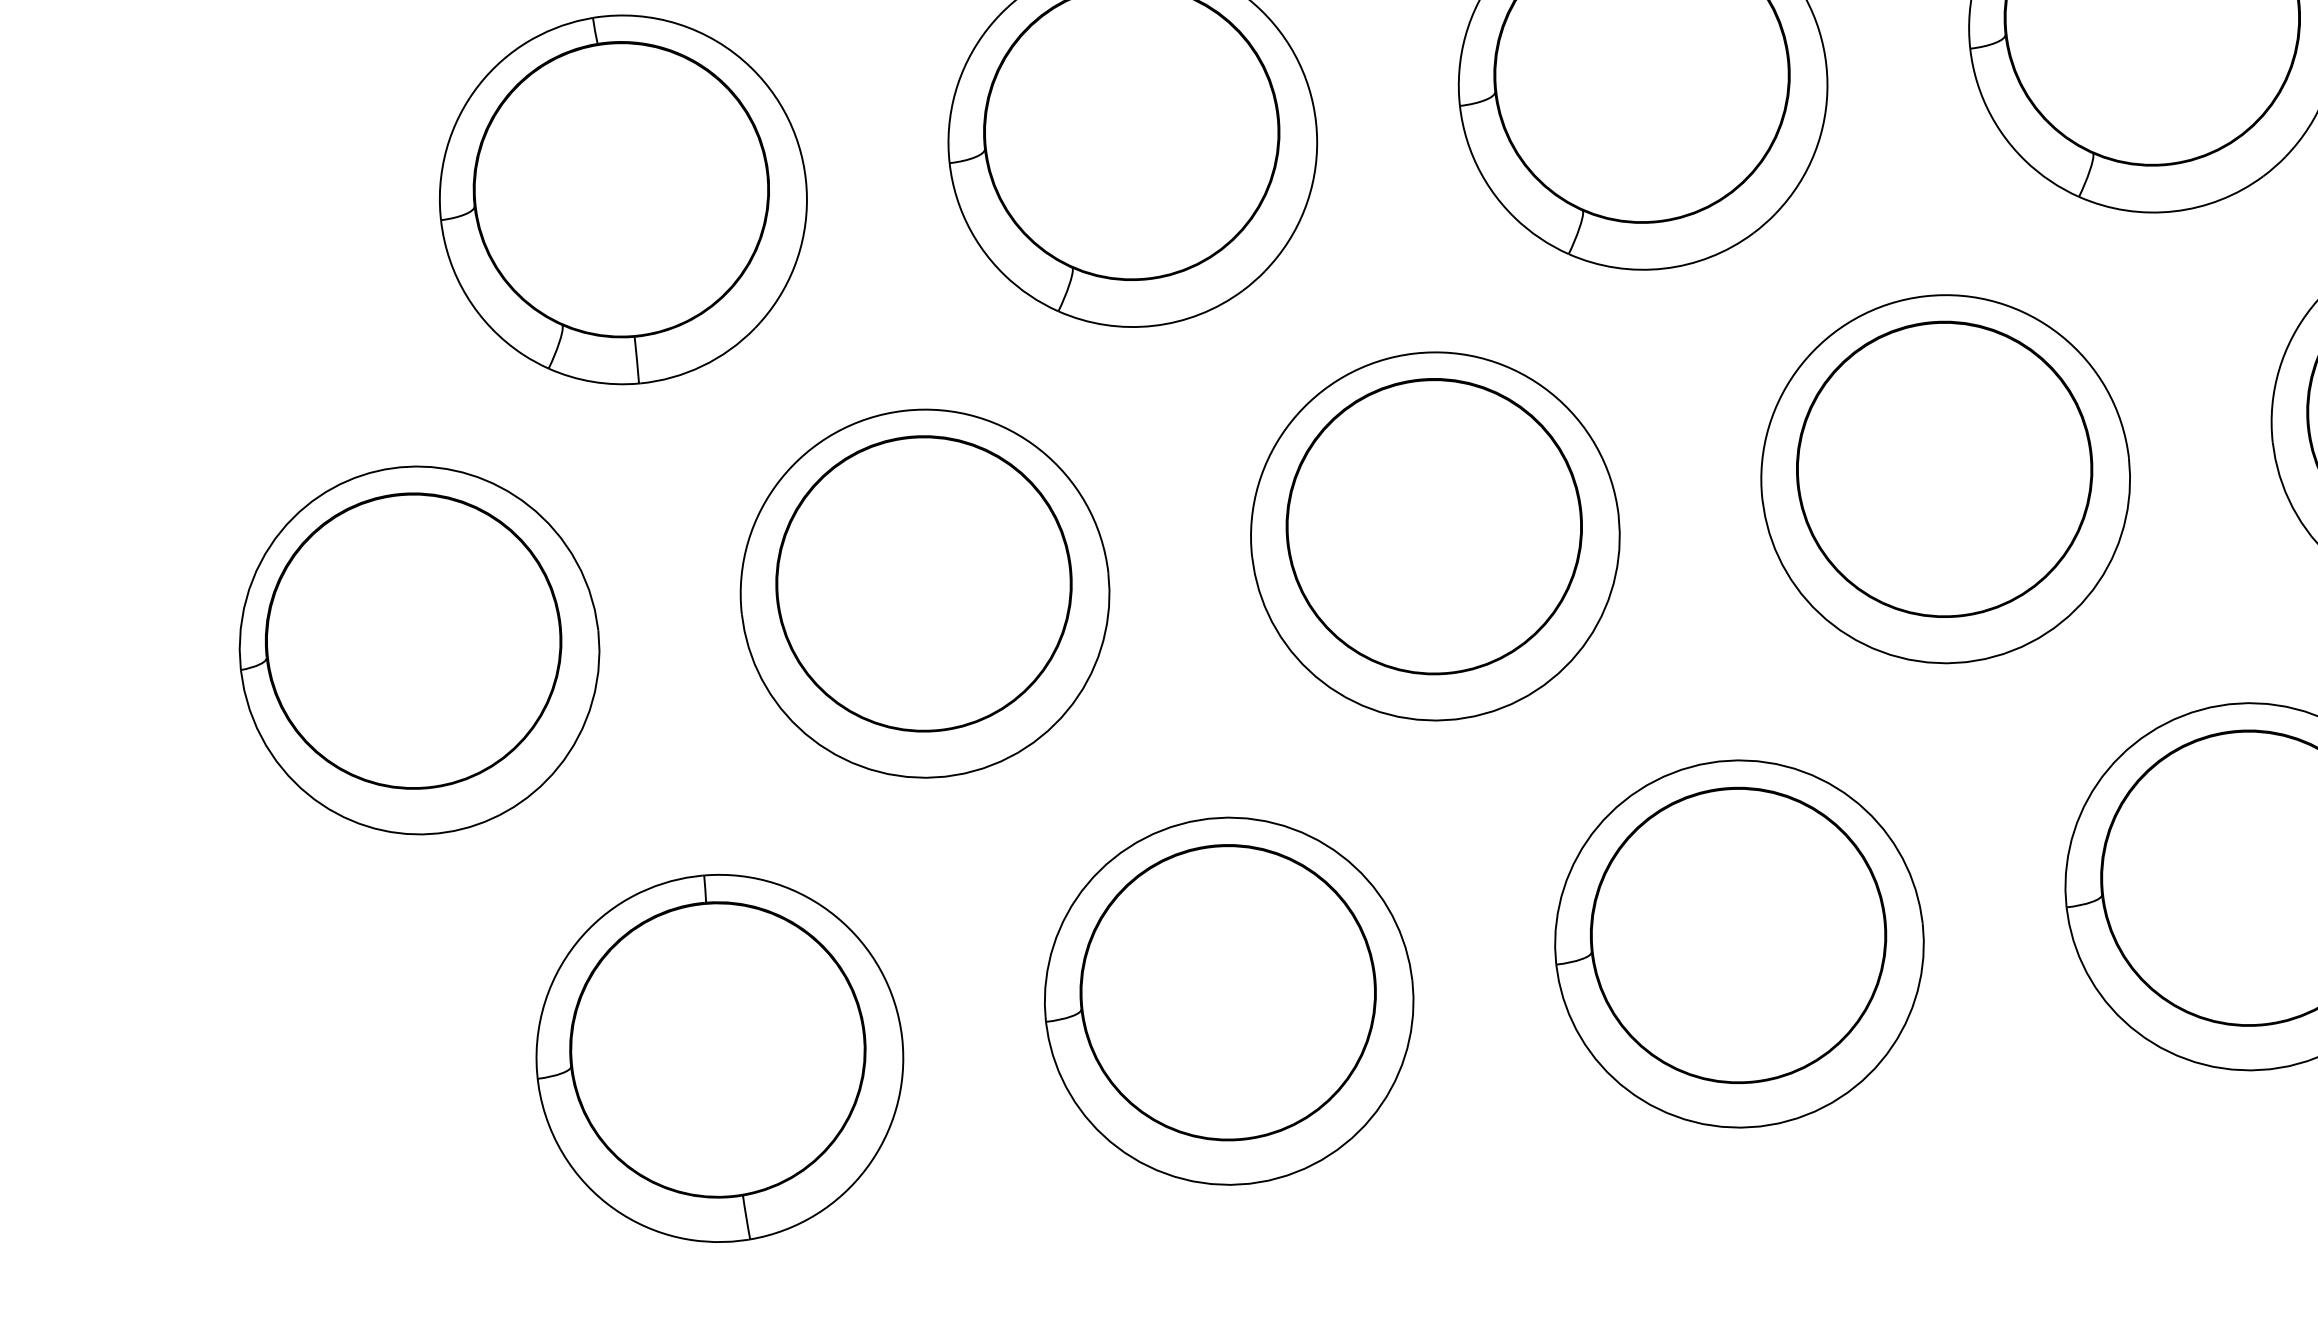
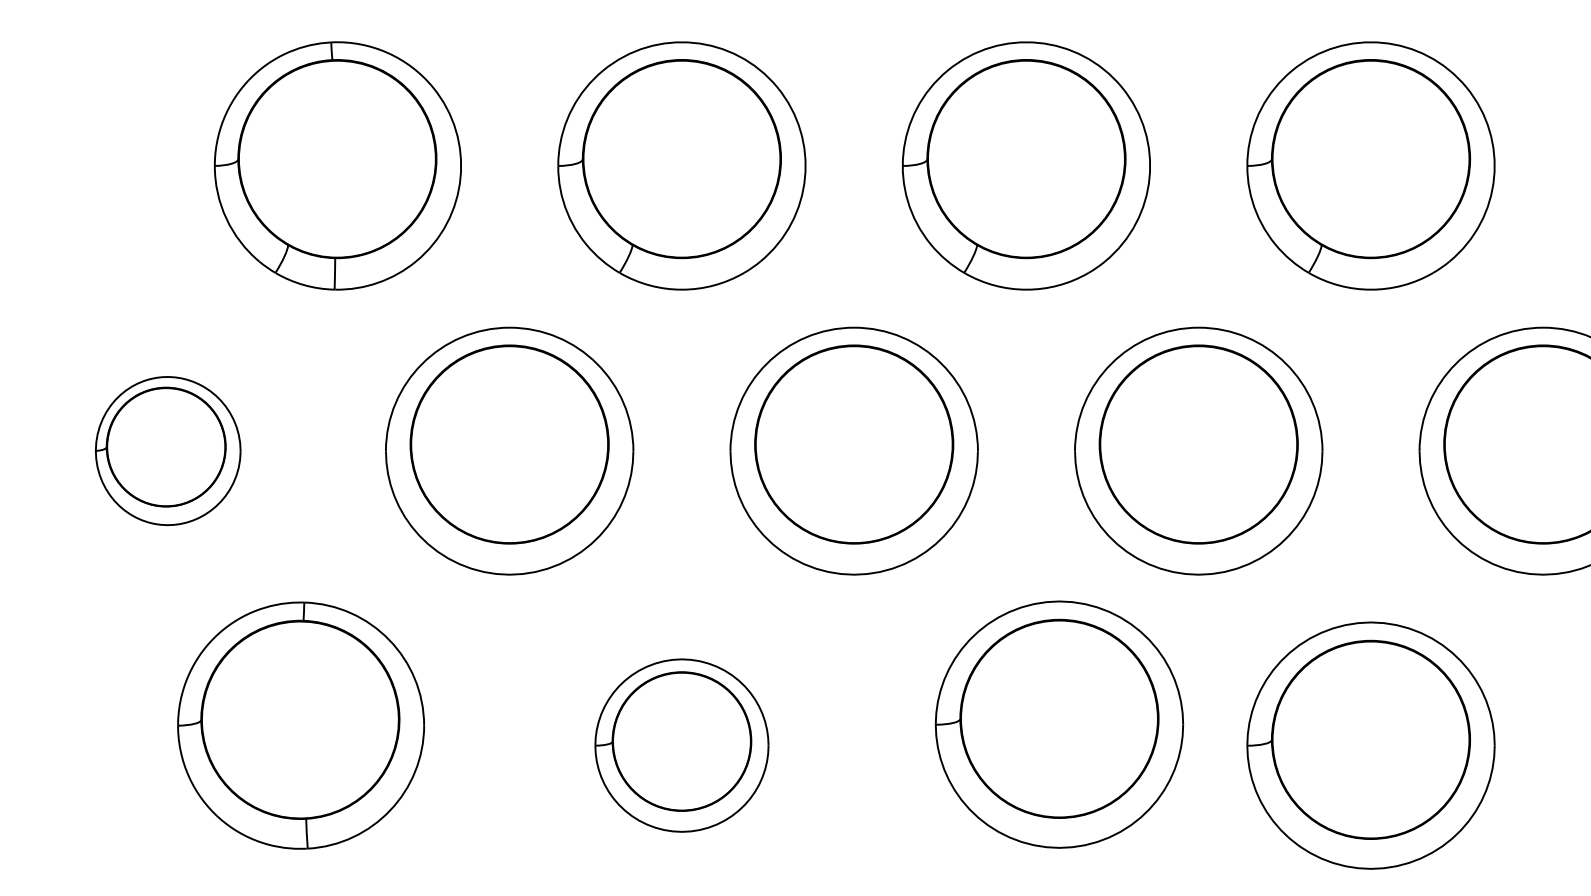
part: (418, 649) -> (167, 450), size x0.6
part: (1739, 943) -> (1059, 724), moved
part: (1228, 1001) -> (681, 745), size x0.7
part: (719, 1058) -> (300, 725), moved

